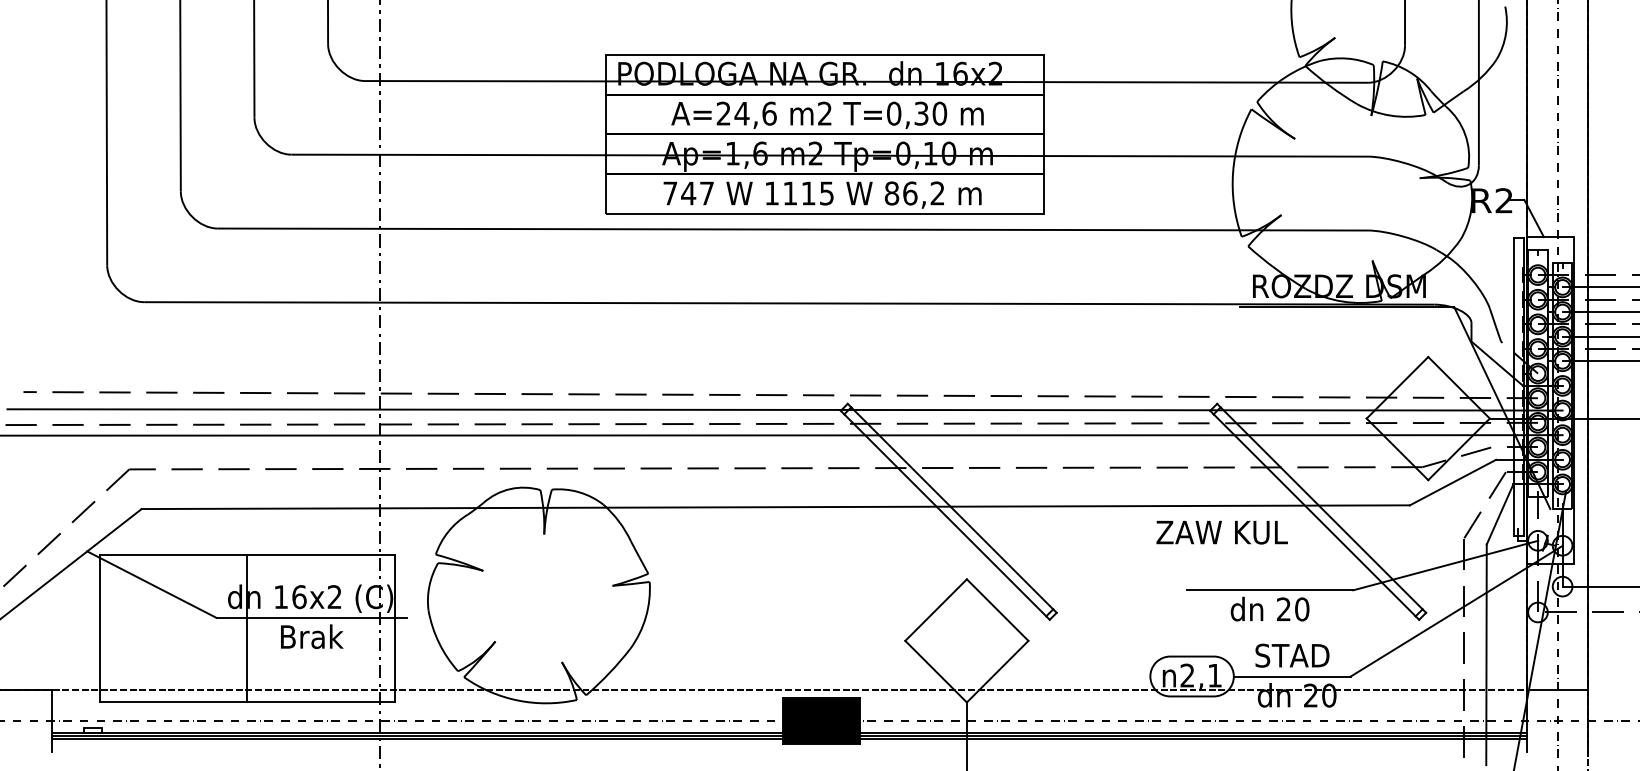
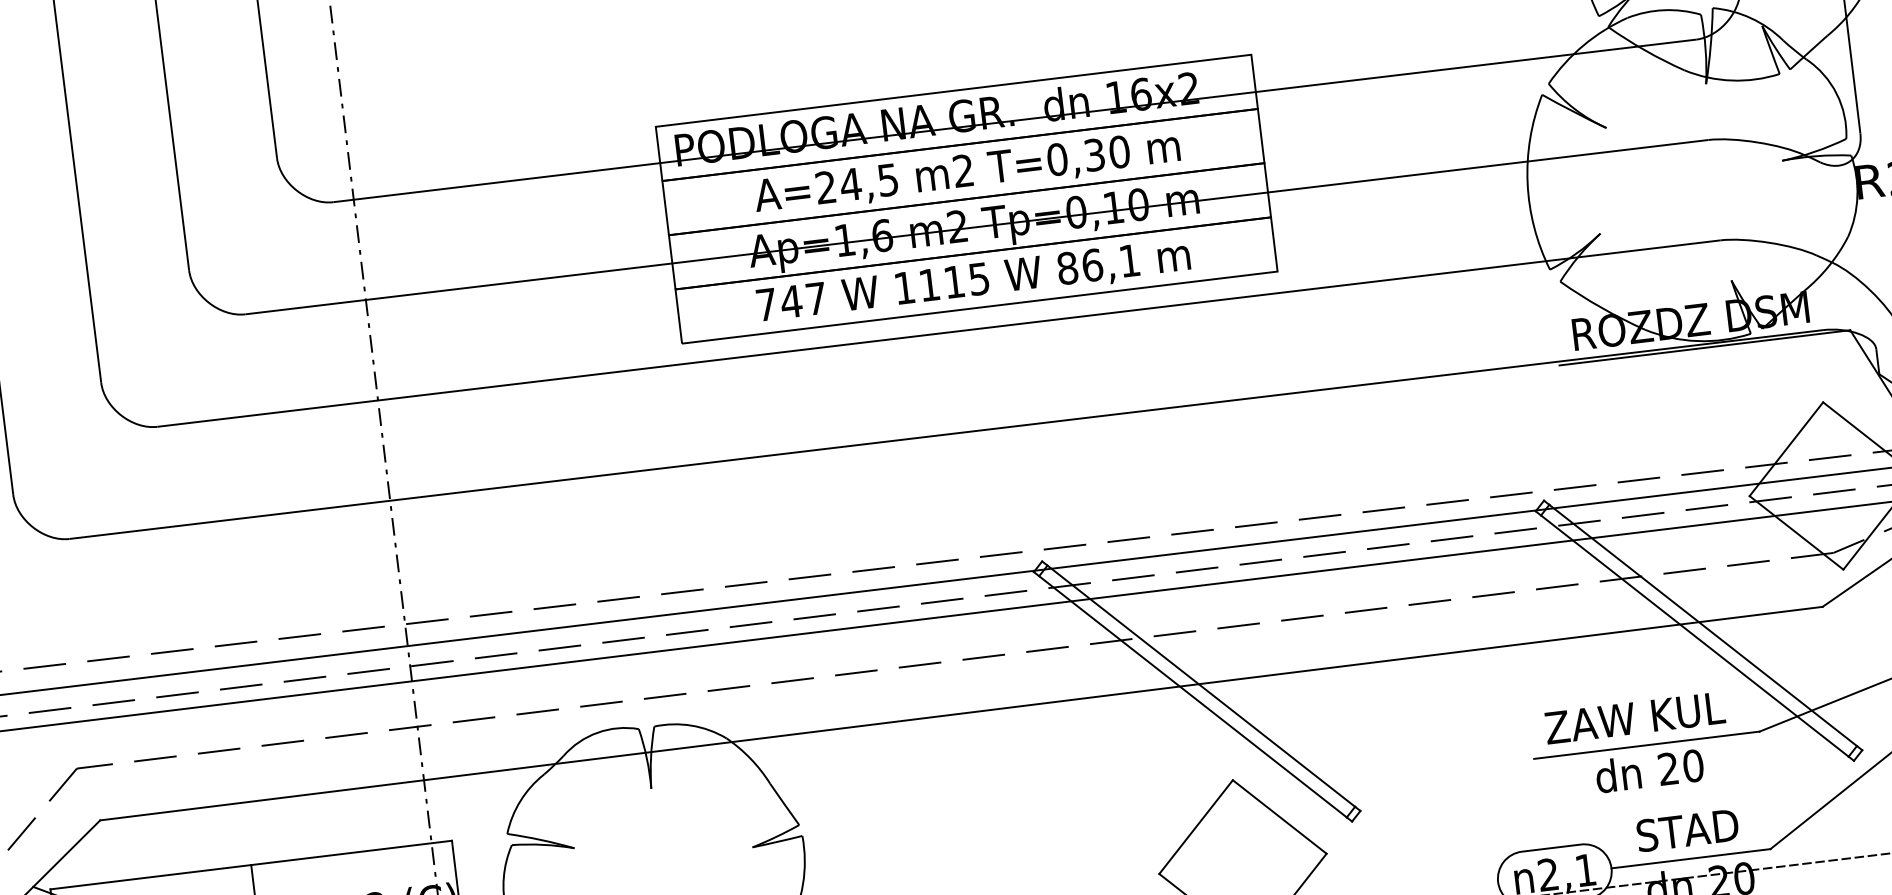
text: (769, 113) -> (888, 179), A=24,6 -> A=24,5
text: (937, 193) -> (1129, 260), 86,2 -> 86,1
text: (1221, 532) -> (1634, 718), moved

